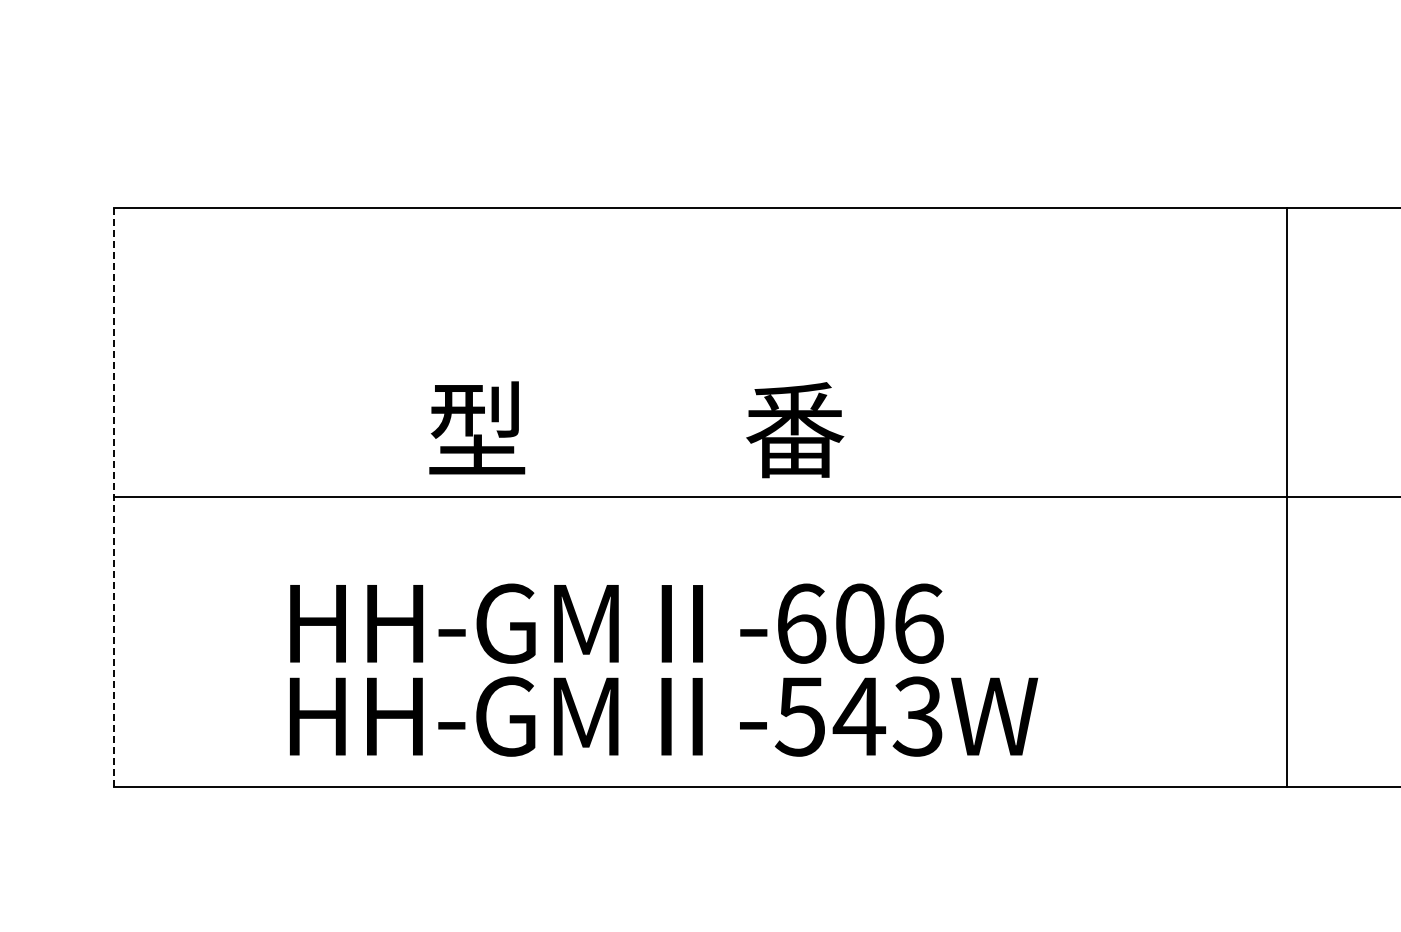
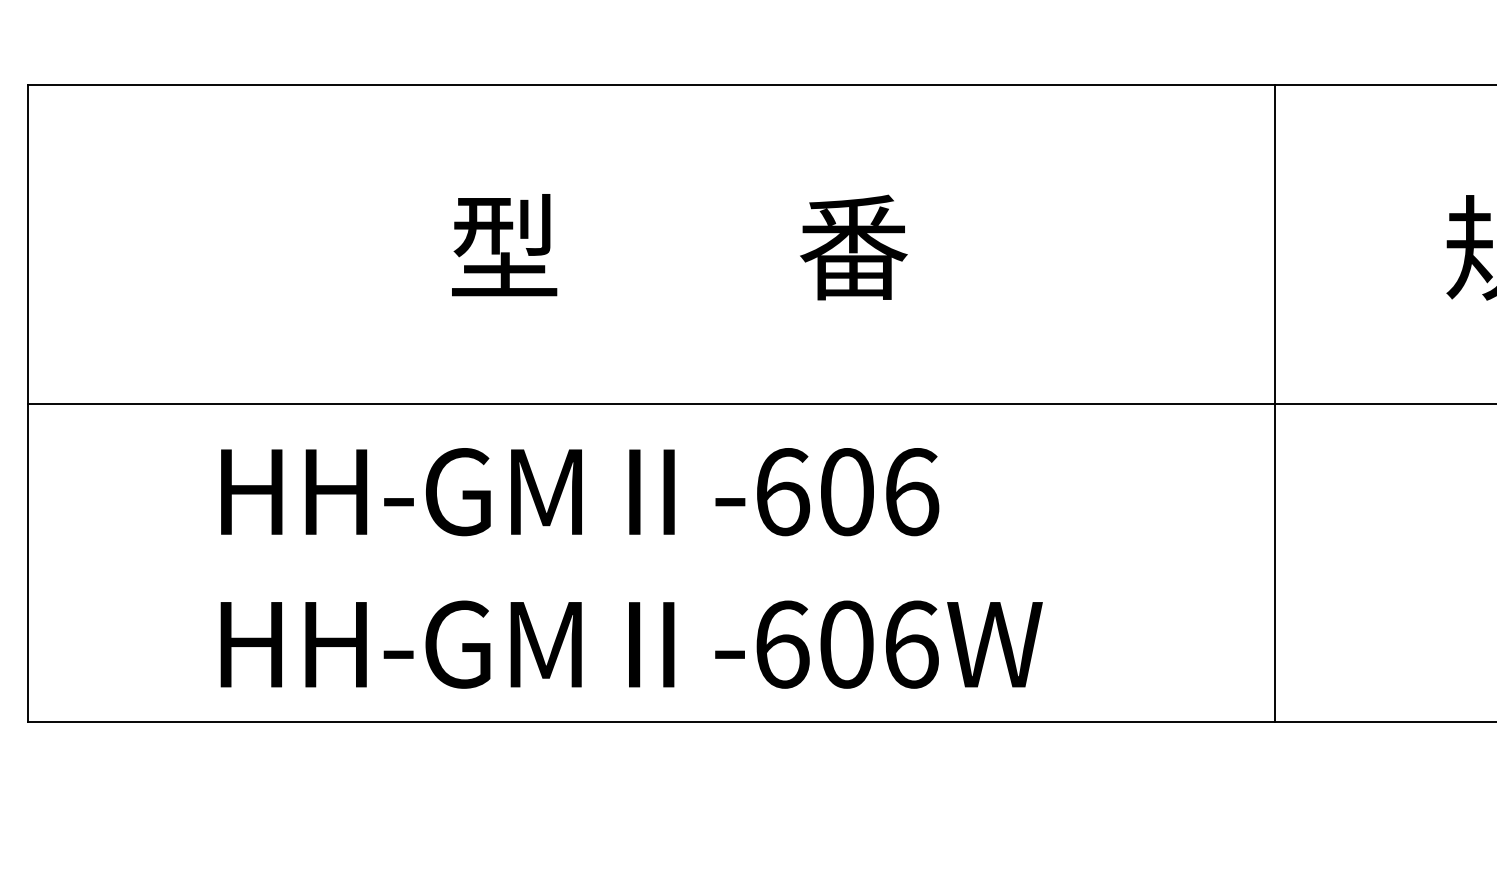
text: (636, 429) -> (679, 246), moved
line: (114, 497) -> (28, 403), dashed -> solid
line: (1286, 497) -> (1274, 403), moved
text: (616, 623) -> (579, 491), moved
text: (858, 716) -> (845, 644), -543W -> -606W

